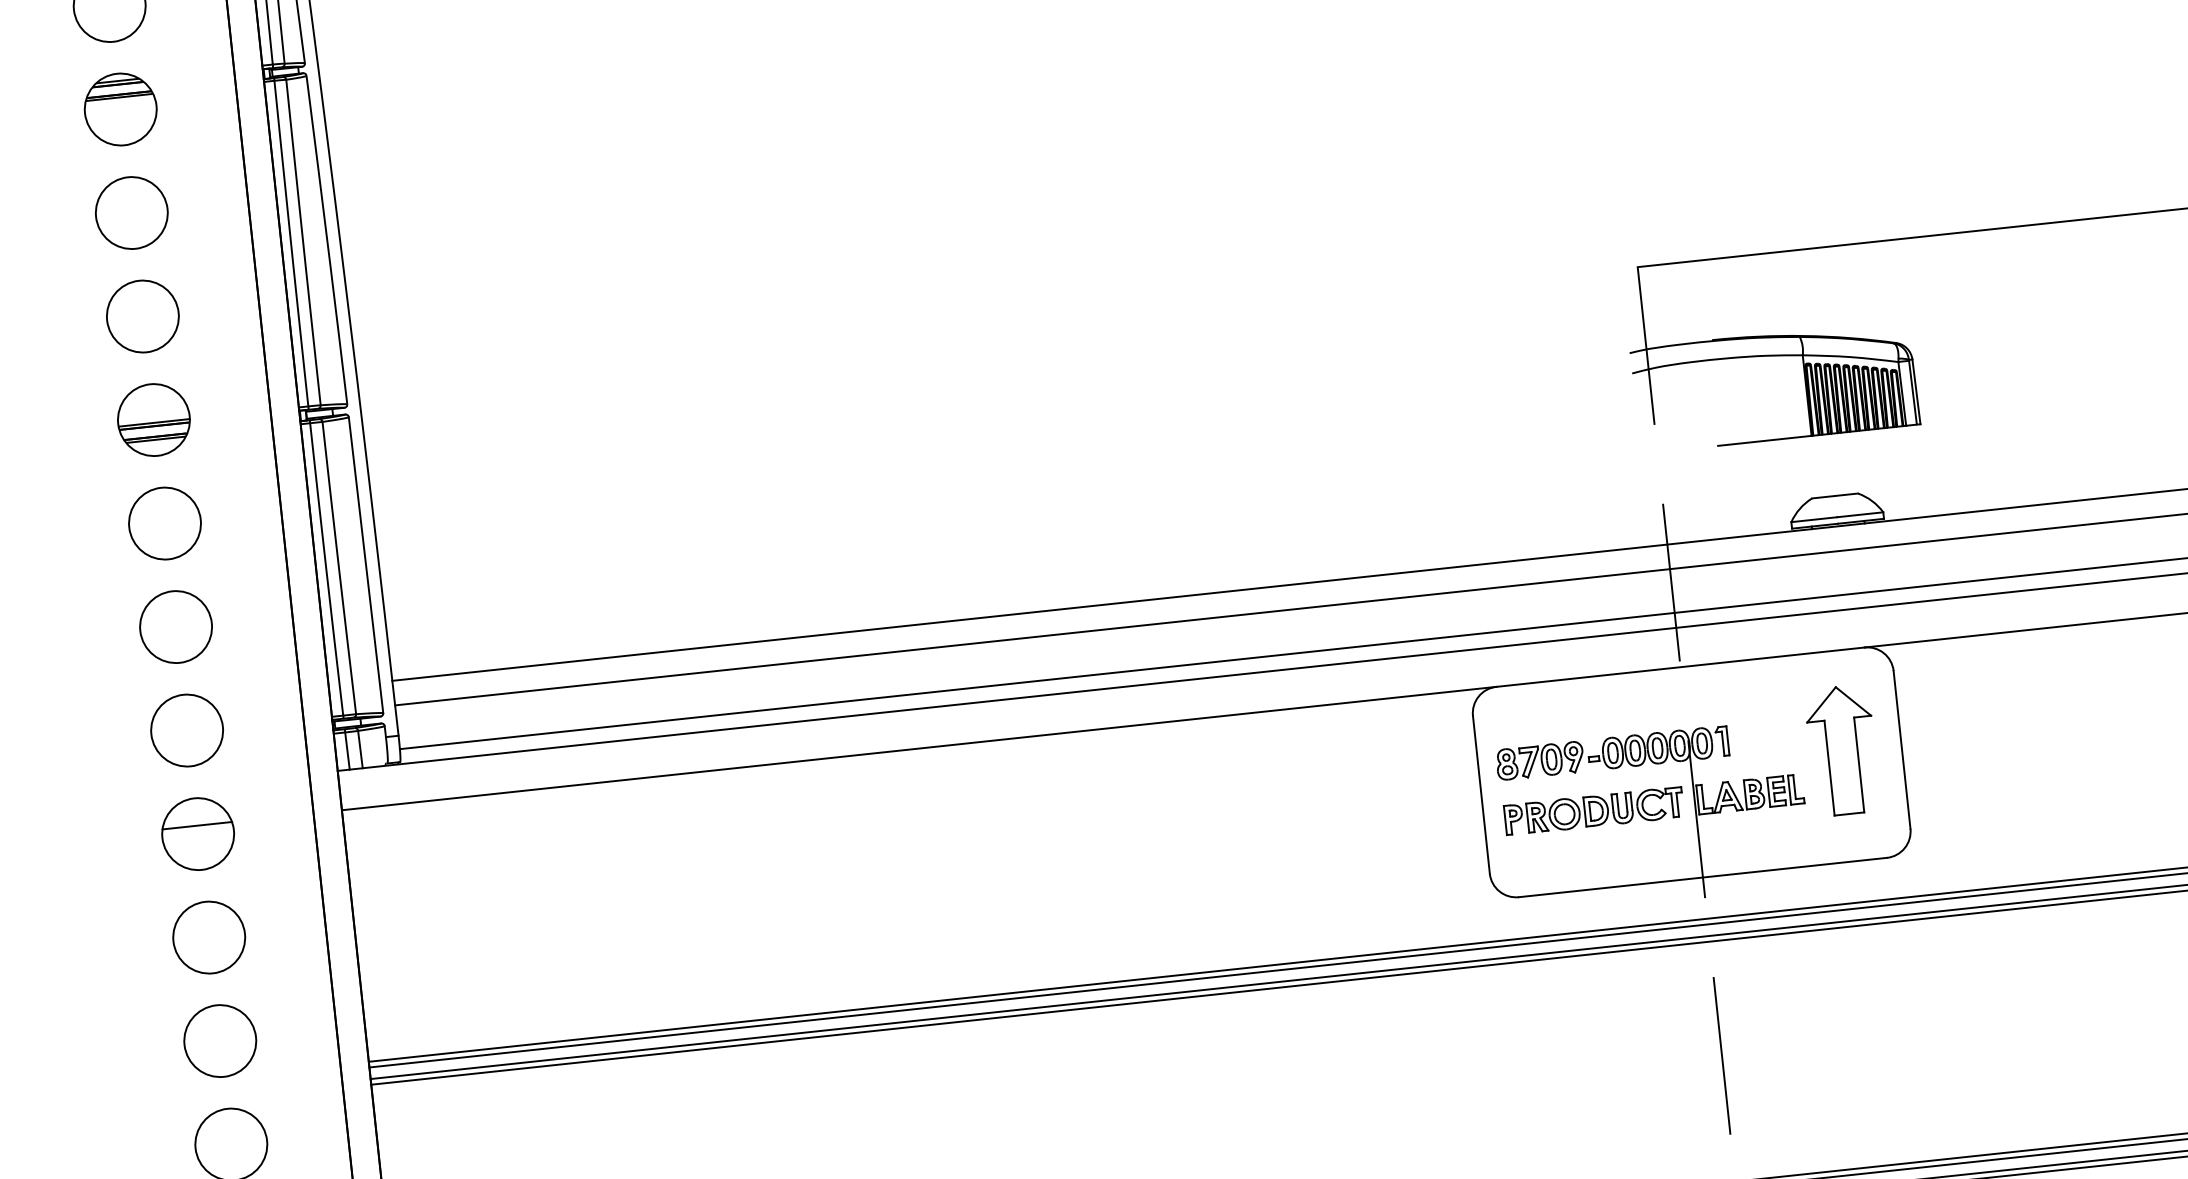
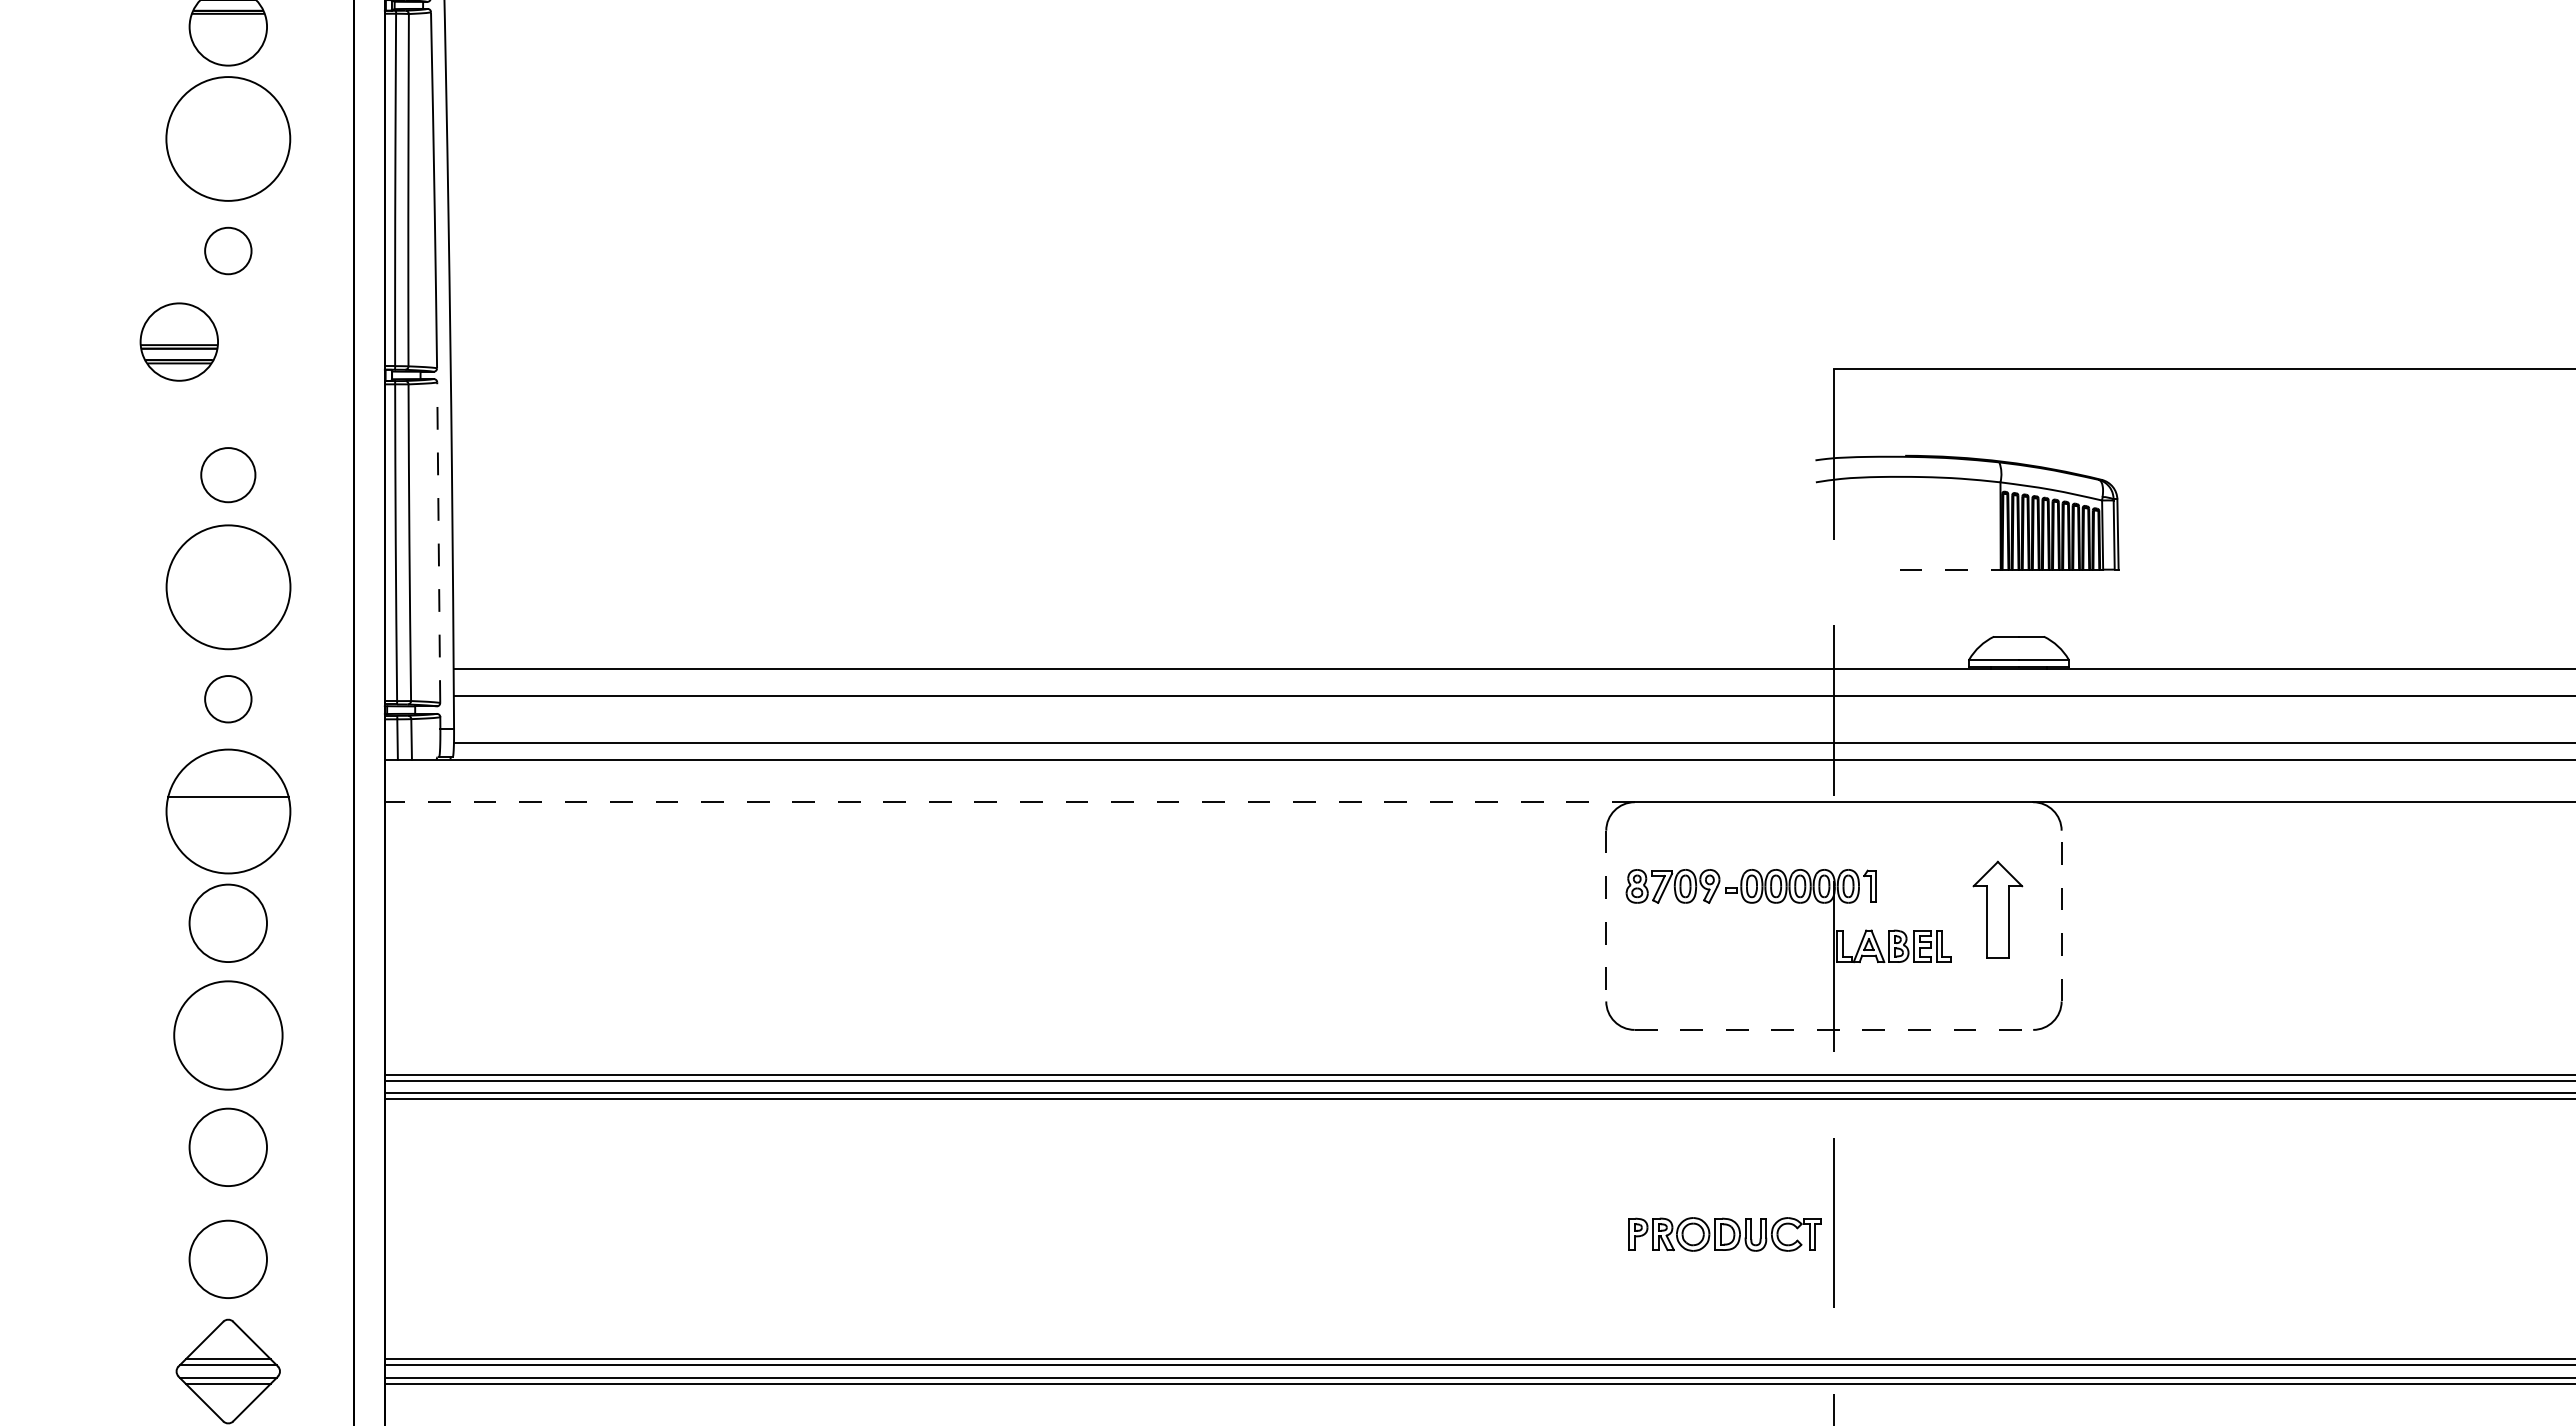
circle: (131, 212) -> (228, 138), size x1.6
circle: (142, 316) -> (228, 250), size x0.6
part: (153, 419) -> (178, 341), moved
line: (1765, 440) -> (1950, 569), solid -> dashed
circle: (165, 522) -> (228, 474), size x0.7
line: (365, 565) -> (438, 542), solid -> dashed
circle: (175, 626) -> (227, 586), size x1.6
circle: (187, 729) -> (228, 698), size x0.6
line: (918, 748) -> (1009, 802), solid -> dashed
line: (1901, 749) -> (2061, 915), solid -> dashed
part: (1842, 750) -> (1997, 909), size x0.7
line: (1481, 795) -> (1606, 916), solid -> dashed
part: (1593, 811) -> (1724, 1234), moved
part: (197, 833) -> (227, 810), size x1.6
line: (1703, 877) -> (1834, 1029), solid -> dashed
circle: (219, 1040) -> (227, 1034), size x1.4

